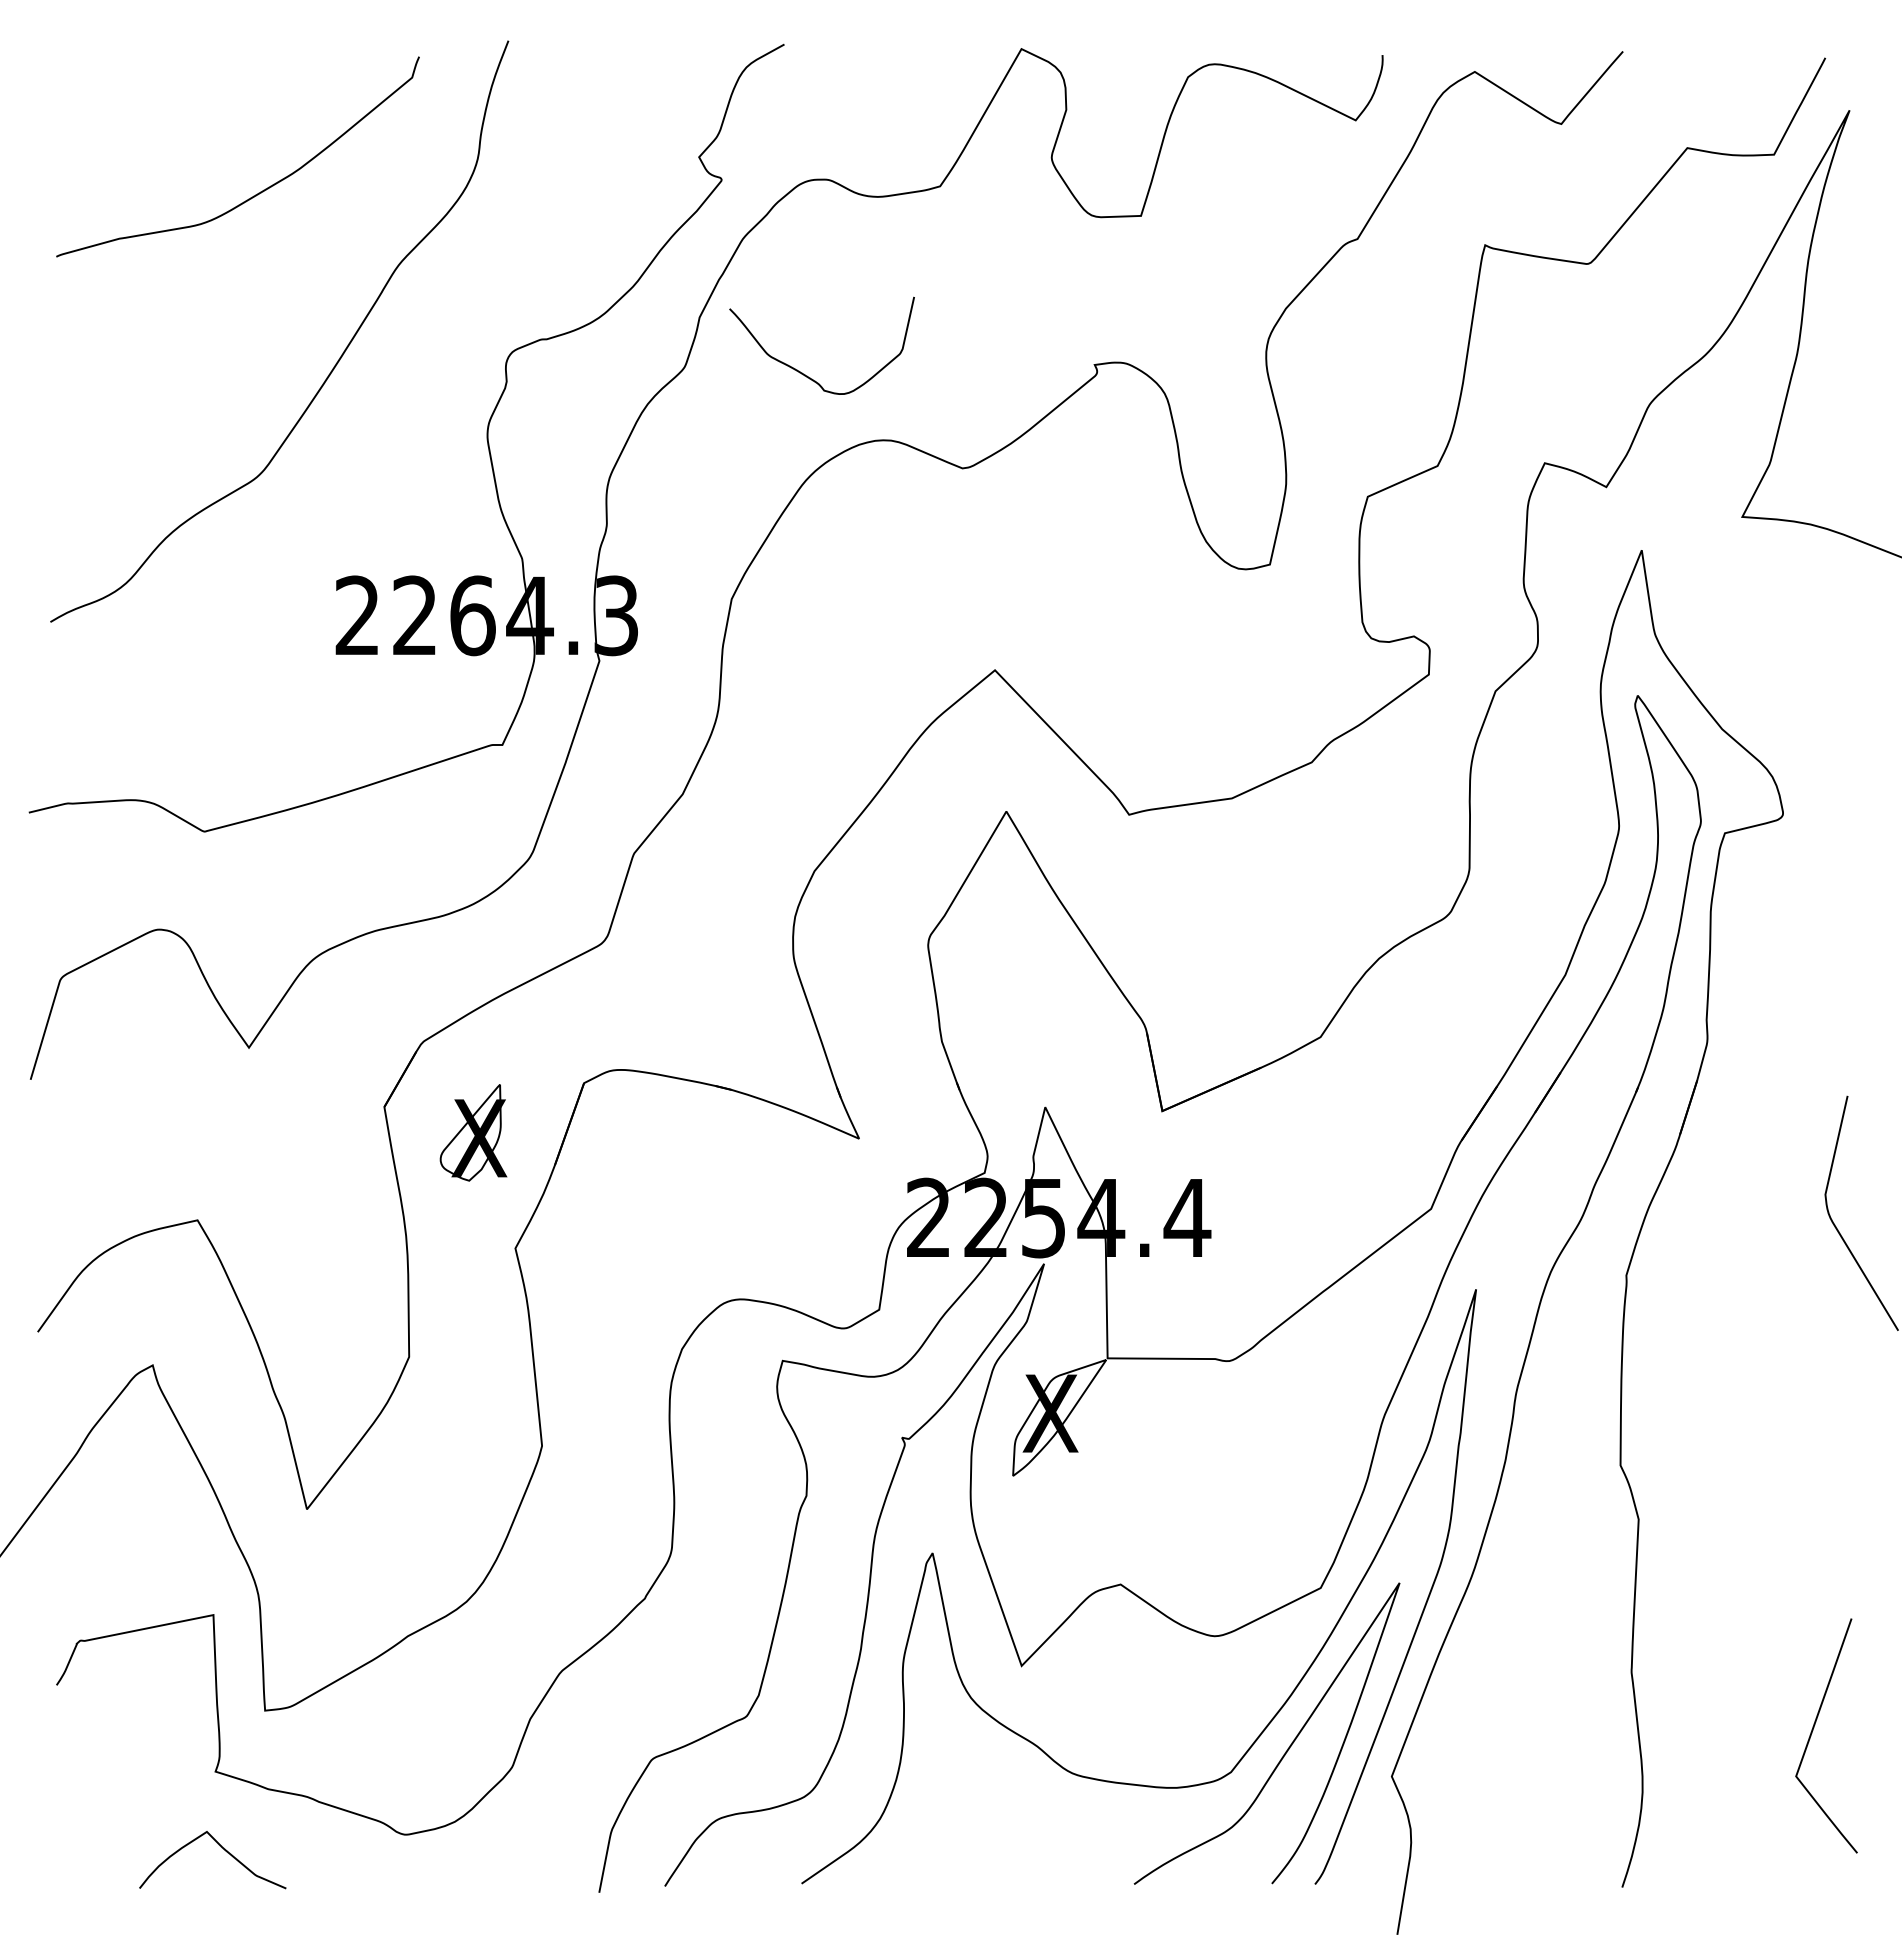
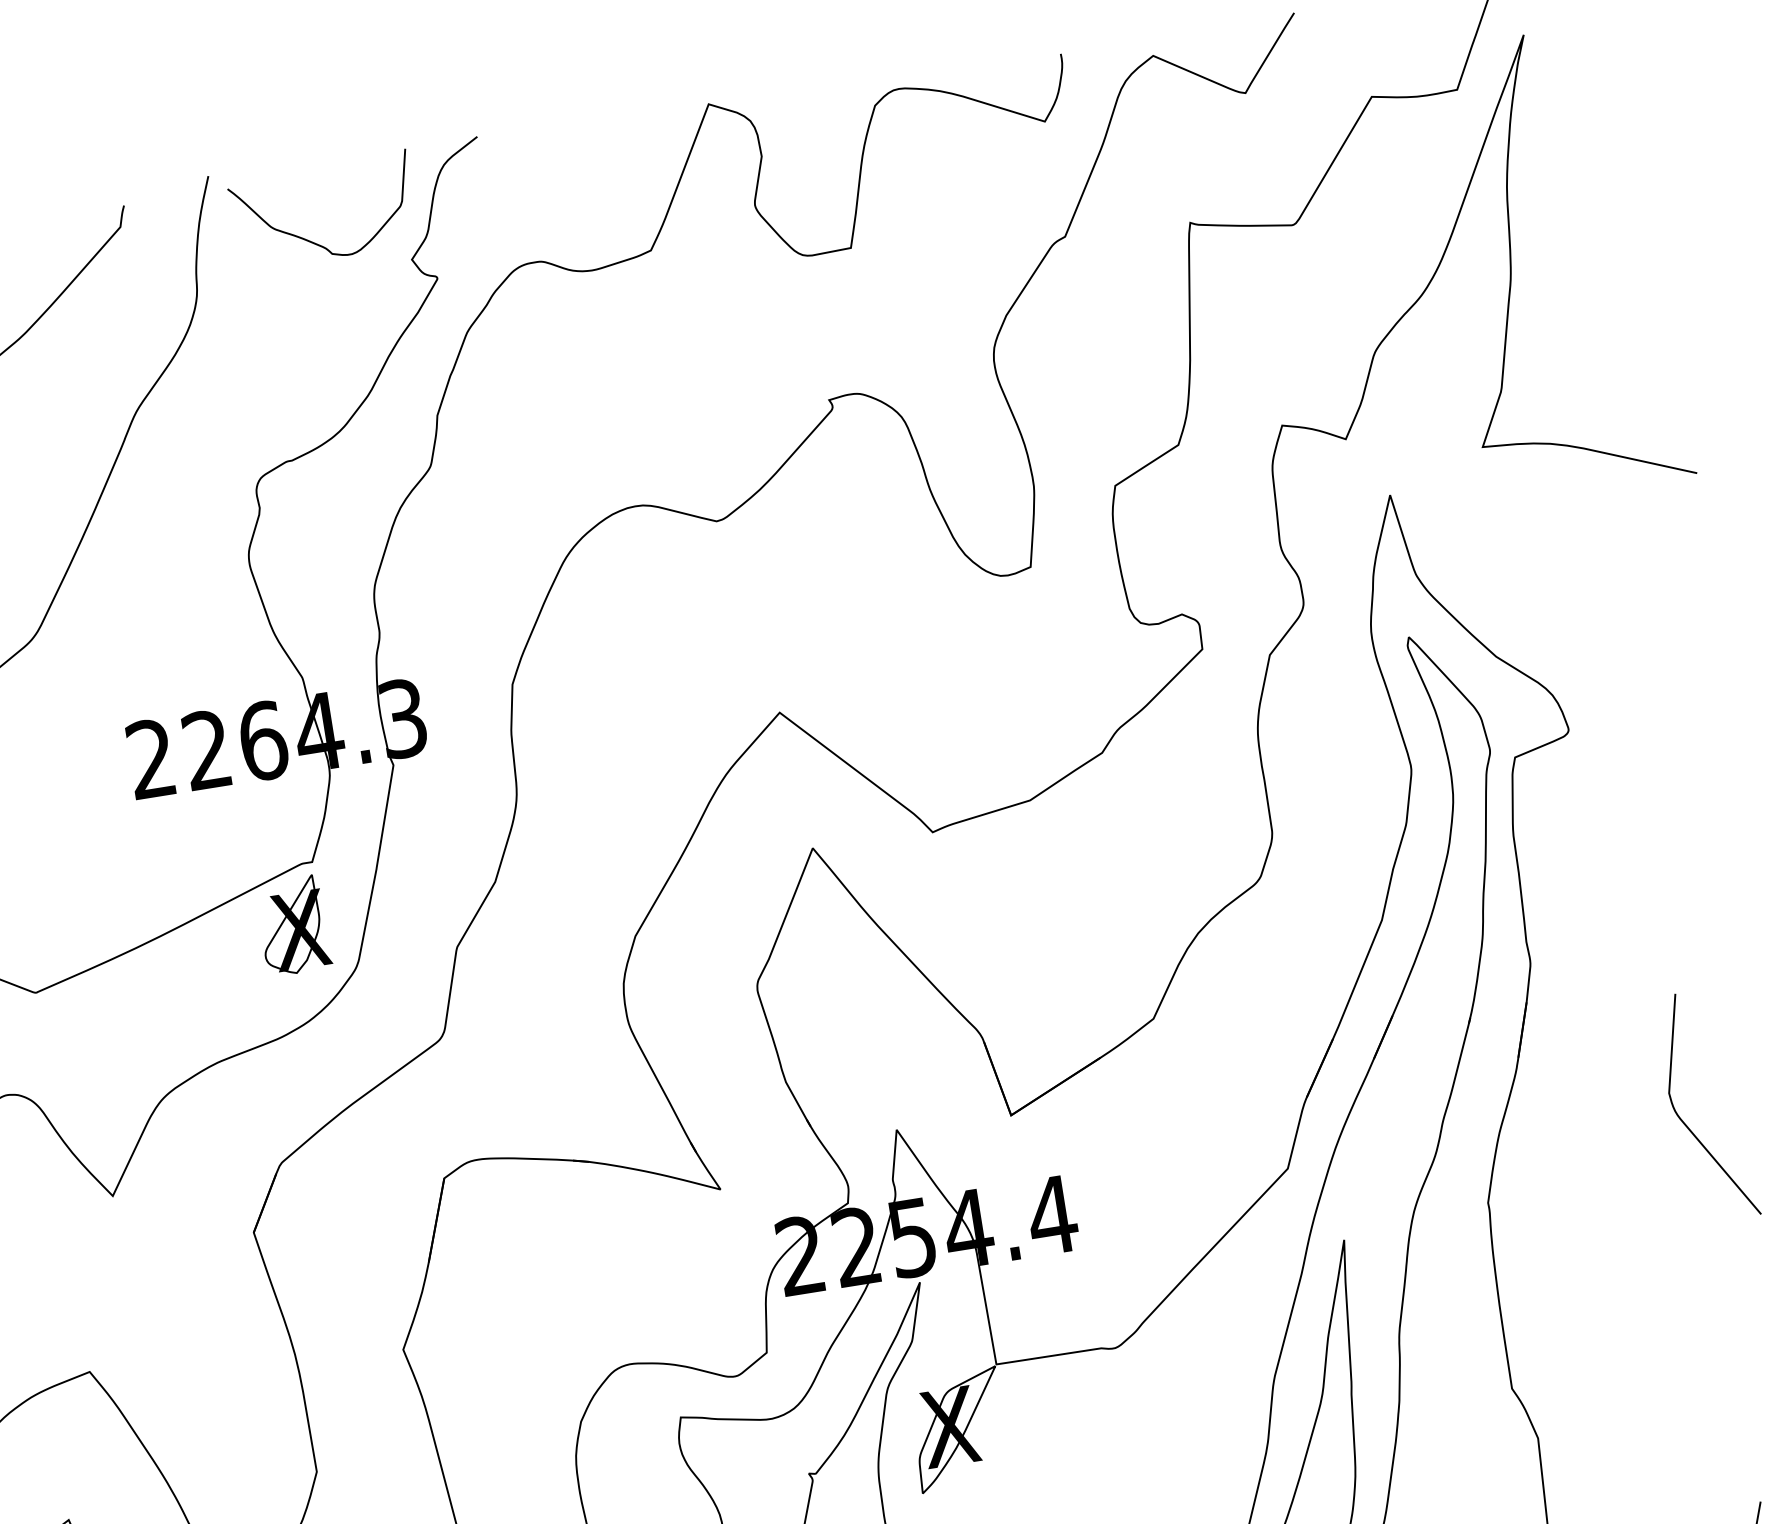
curve: (802, 372) -> (308, 239), moved
part: (473, 1132) -> (293, 925), moved

